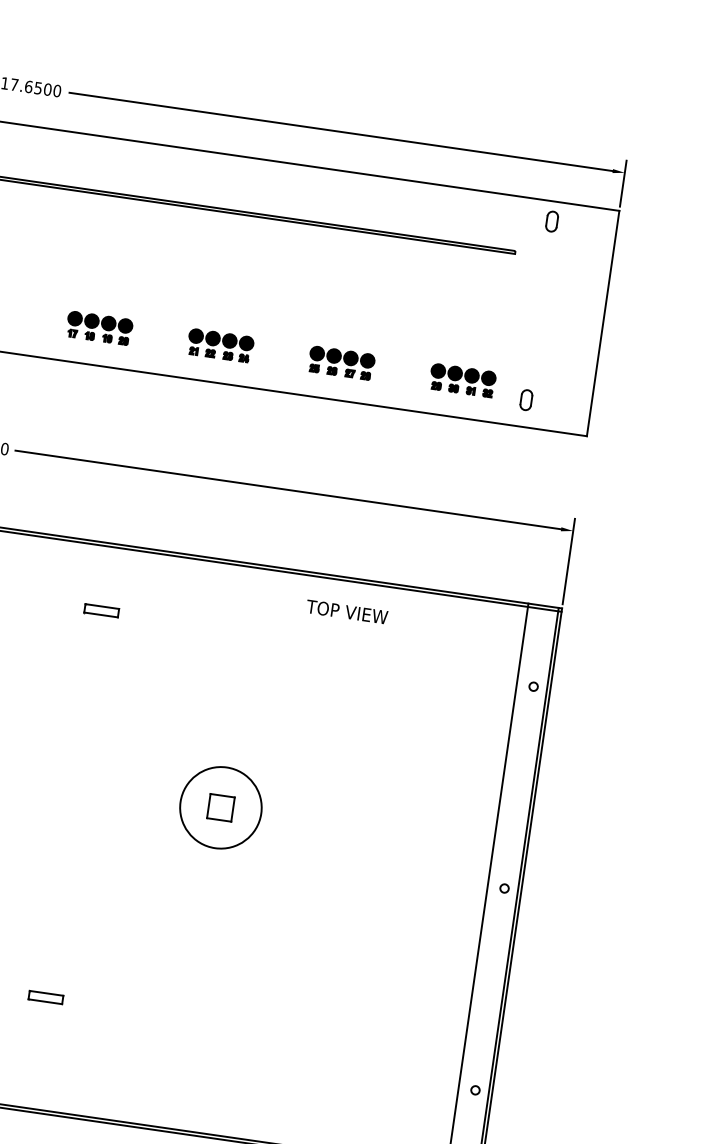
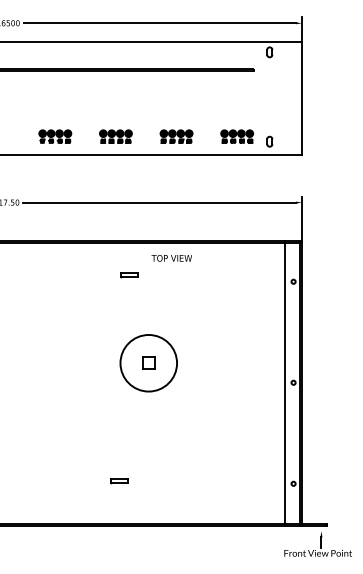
part: (101, 611) -> (129, 275), moved
text: (346, 612) -> (171, 258), moved
circle: (220, 808) -> (148, 363), size x1.4
part: (45, 999) -> (119, 481), moved

